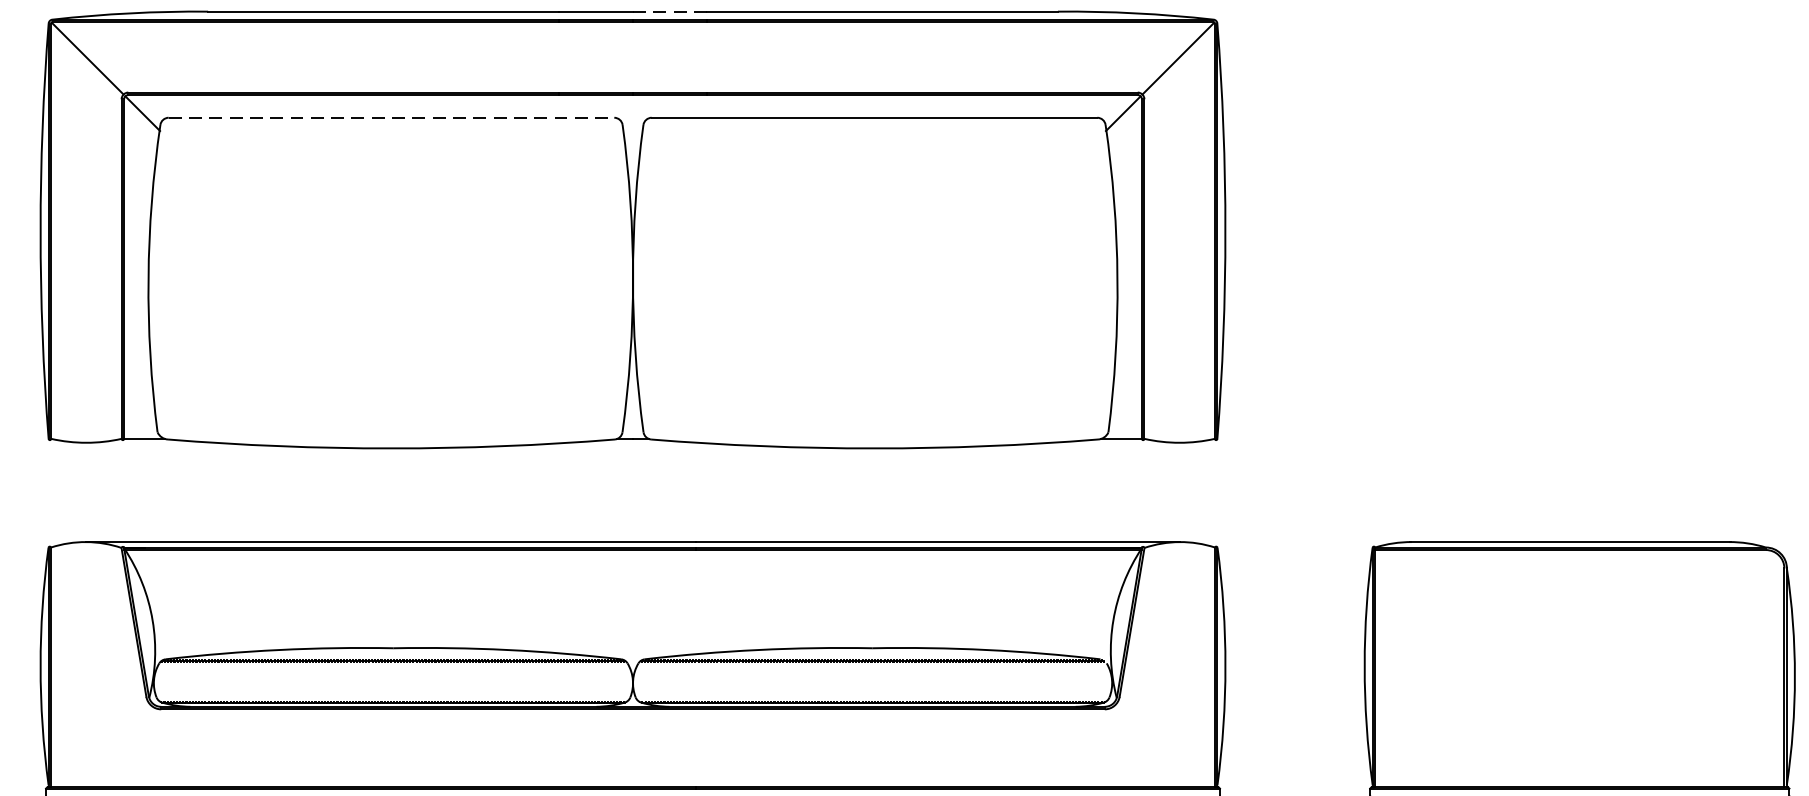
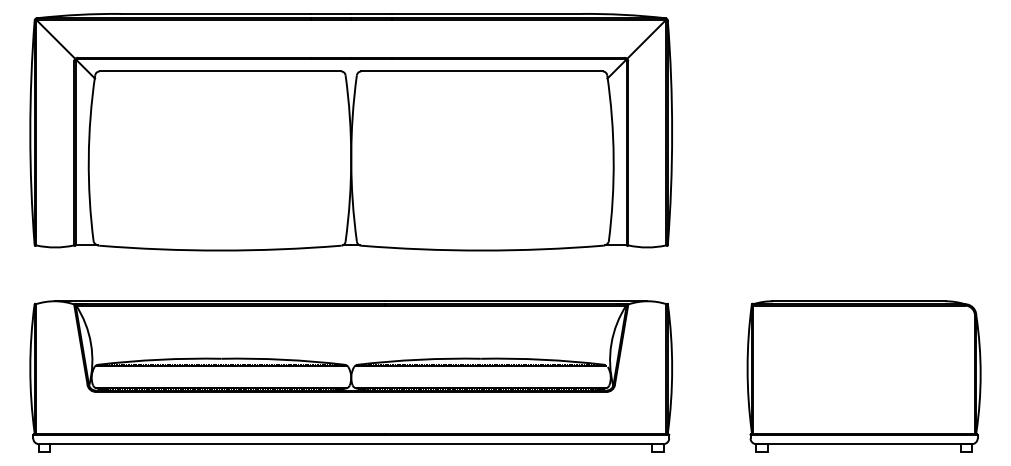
line: (670, 10) -> (371, 13), dashed -> solid
line: (391, 117) -> (220, 71), dashed -> solid

